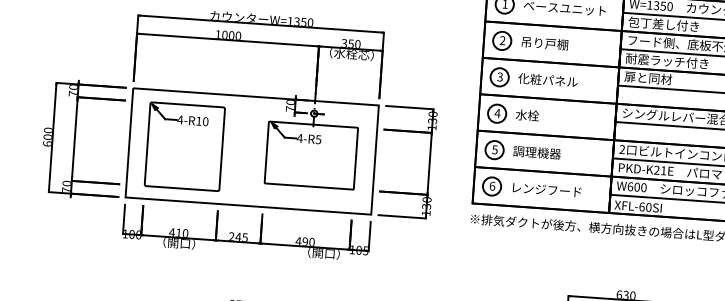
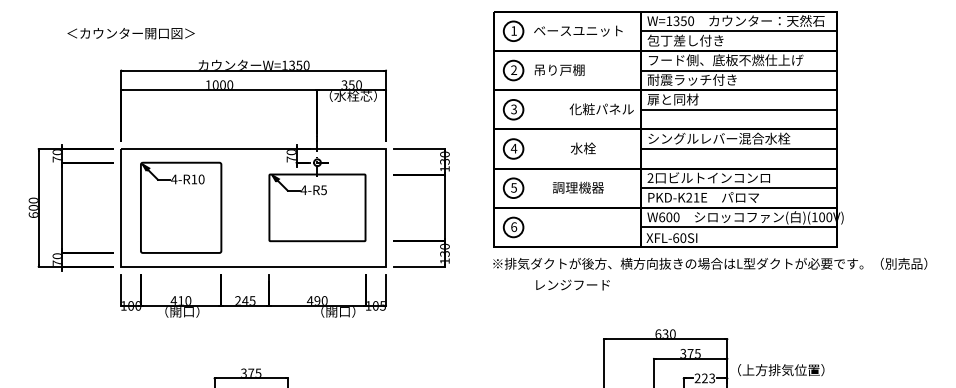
text: (547, 80) -> (601, 109), moved
text: (527, 115) -> (583, 148), moved
text: (536, 152) -> (577, 187), moved
text: (546, 189) -> (572, 284), moved

